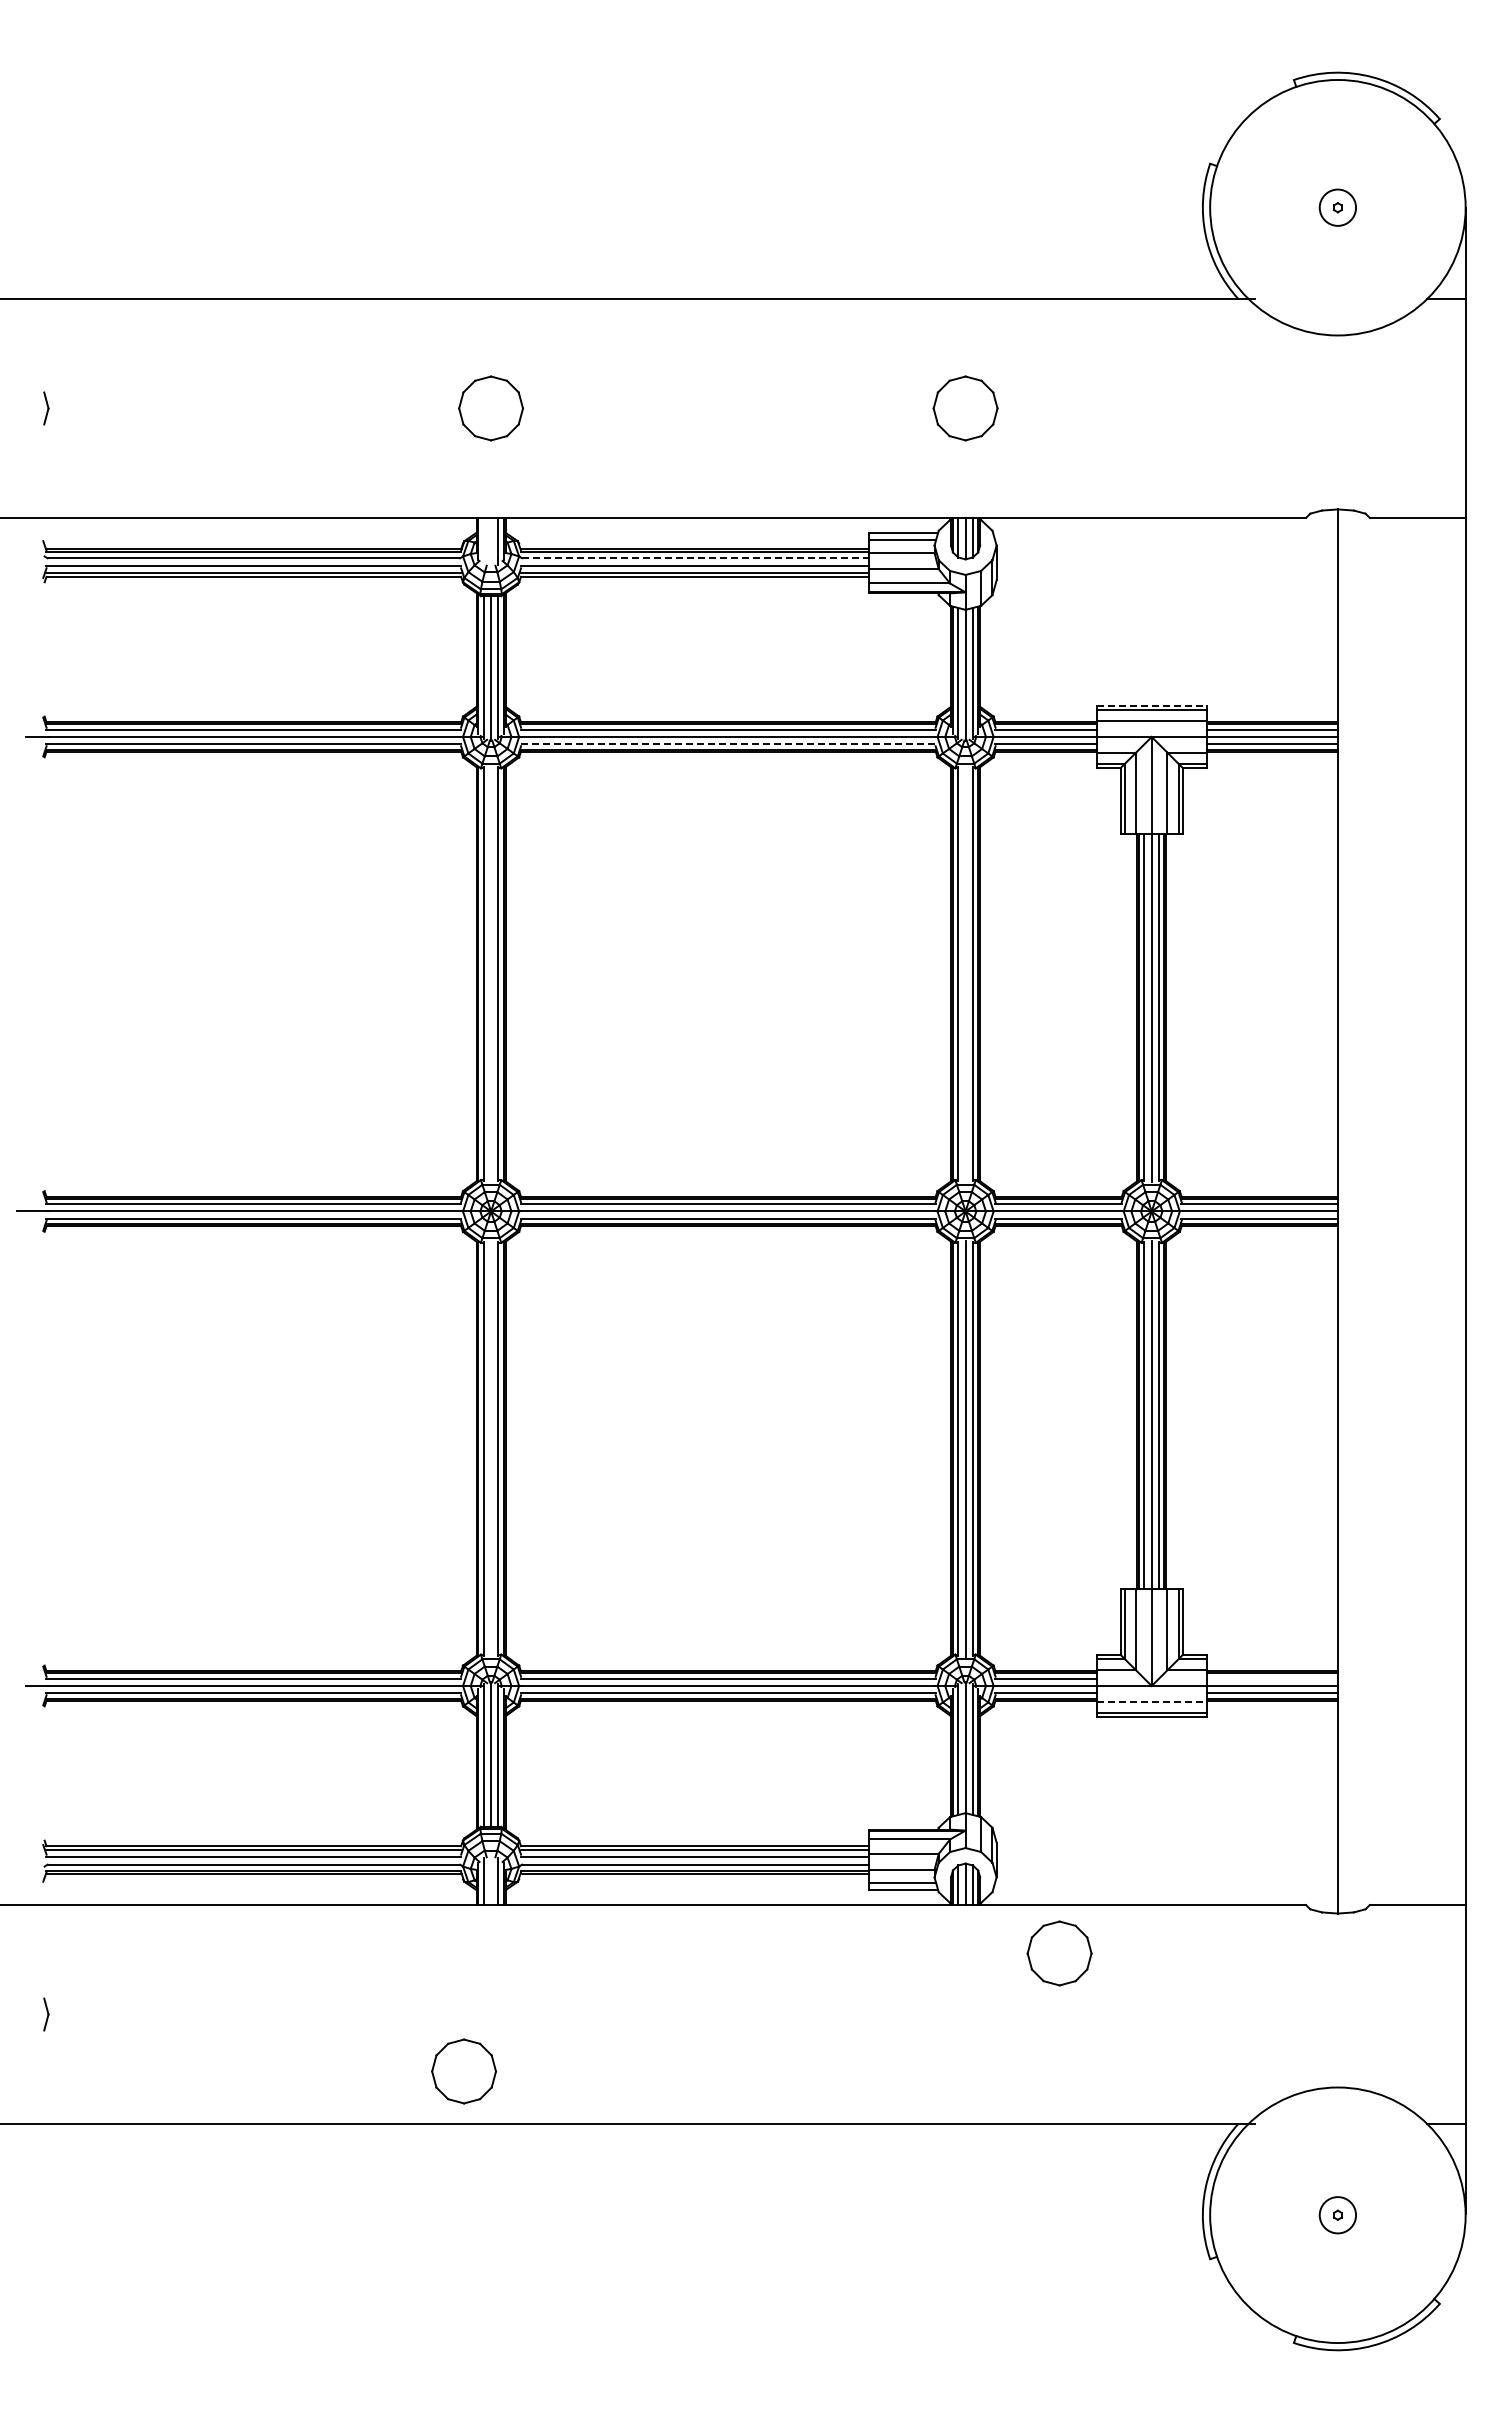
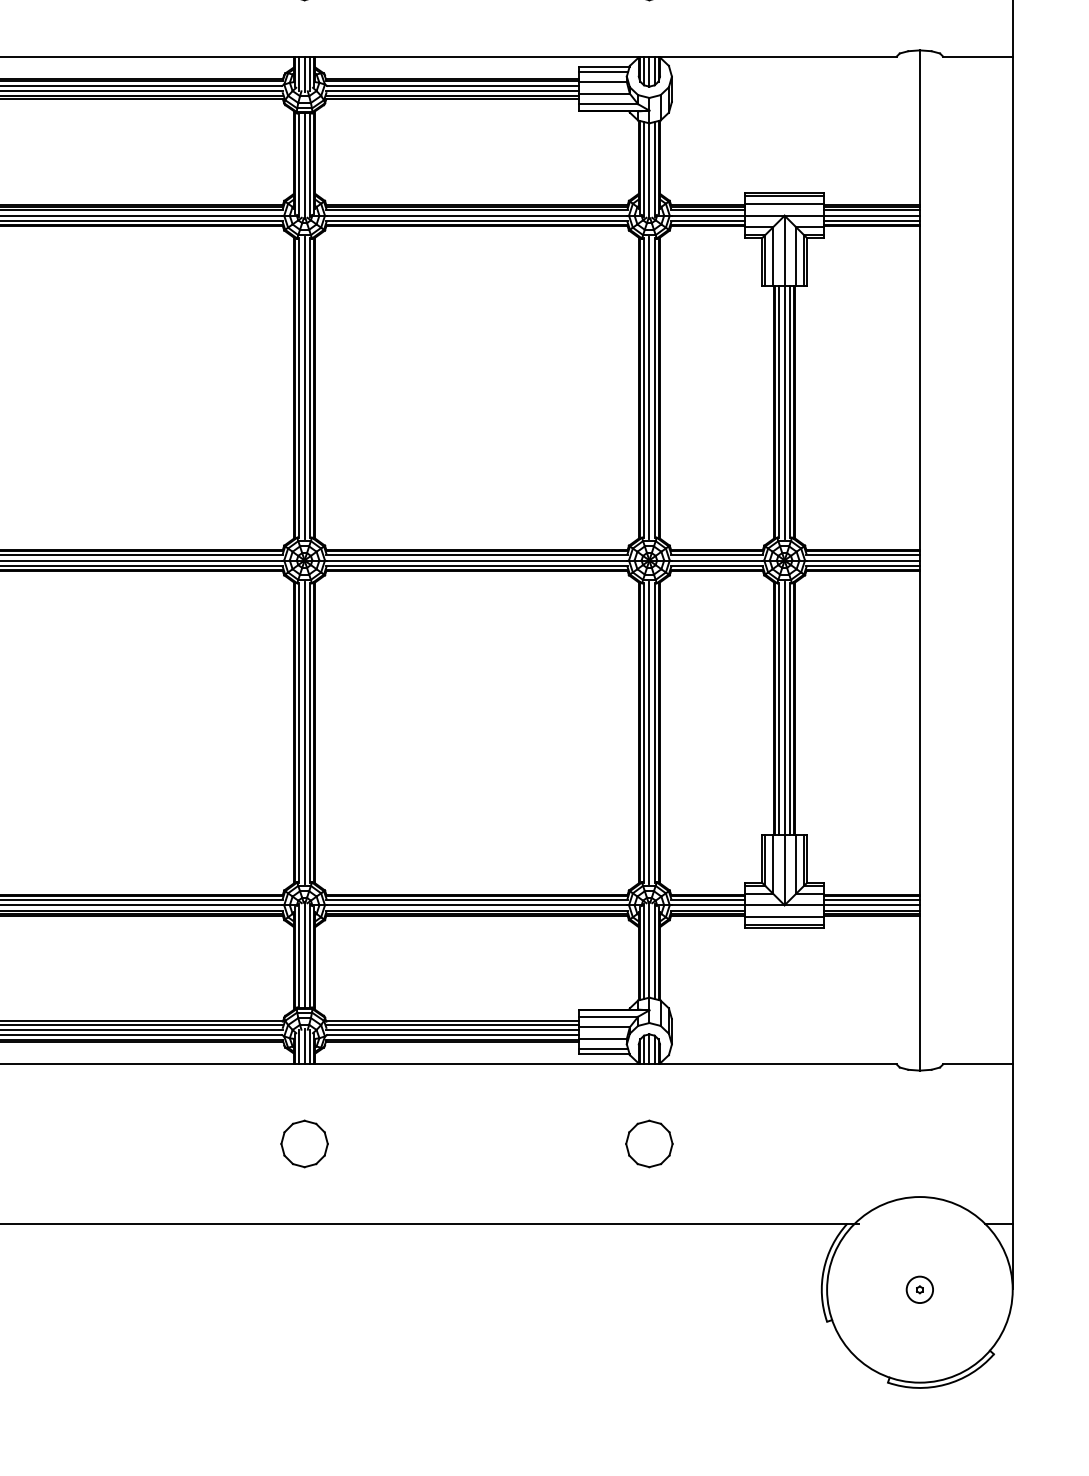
line: (483, 541) -> (299, 73), added
line: (491, 542) -> (304, 74), added
line: (695, 558) -> (453, 86), dashed -> solid
line: (1151, 705) -> (784, 192), dashed -> solid
line: (728, 744) -> (477, 221), dashed -> solid
line: (491, 974) -> (304, 388), added
line: (965, 974) -> (649, 388), added
line: (491, 1448) -> (304, 732), added
line: (1271, 1678) -> (871, 899), added
line: (1151, 1701) -> (784, 916), dashed -> solid
line: (491, 1880) -> (304, 1046), added
part: (1059, 1953) -> (649, 1143), moved
part: (463, 2071) -> (304, 1143), moved

